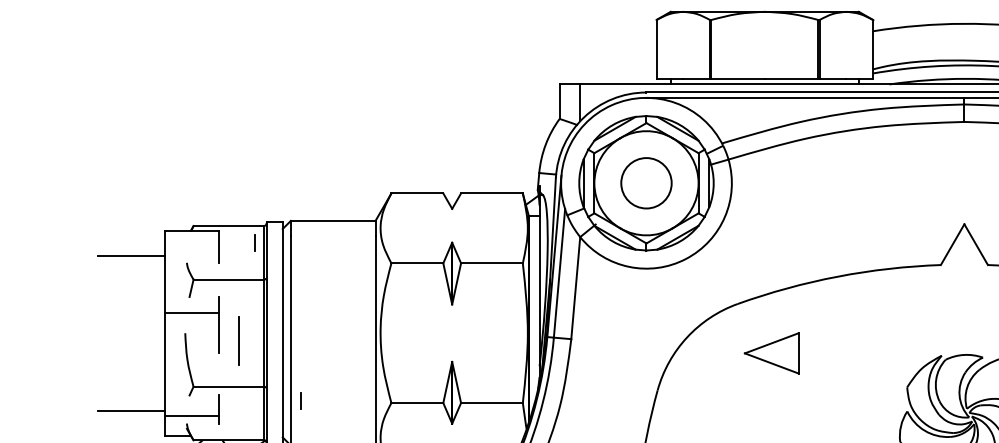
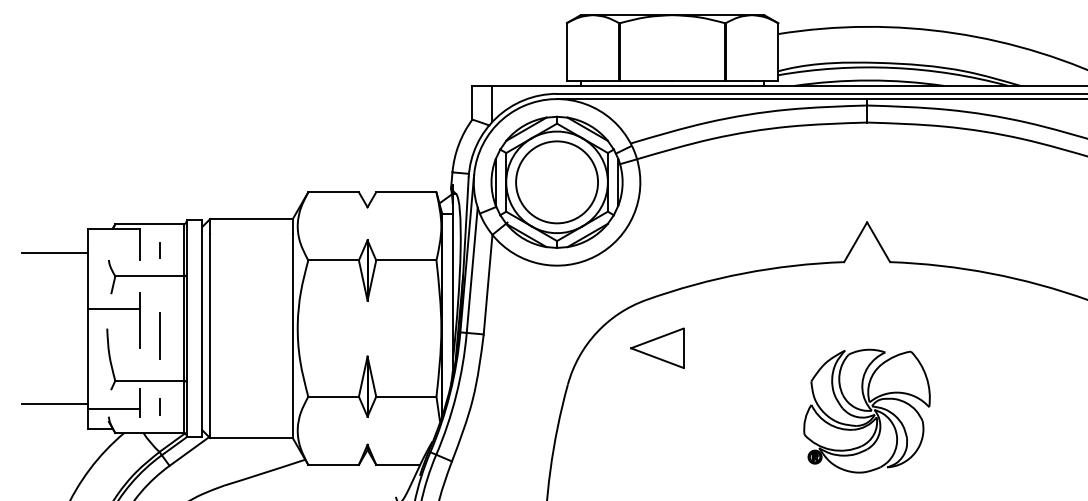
circle: (646, 183) -> (557, 182), size x1.67
line: (255, 242) -> (159, 250), moved
part: (772, 352) -> (657, 347), moved
line: (300, 400) -> (159, 406), moved

